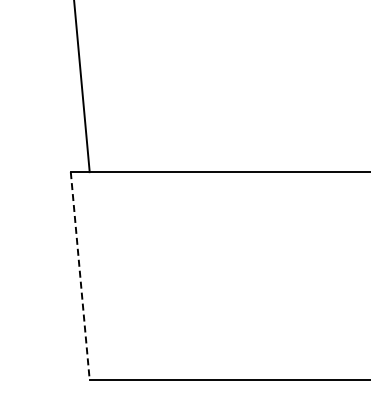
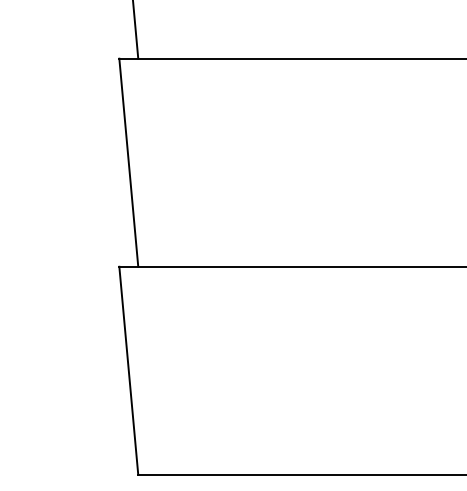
line: (79, 276) -> (128, 371), dashed -> solid

